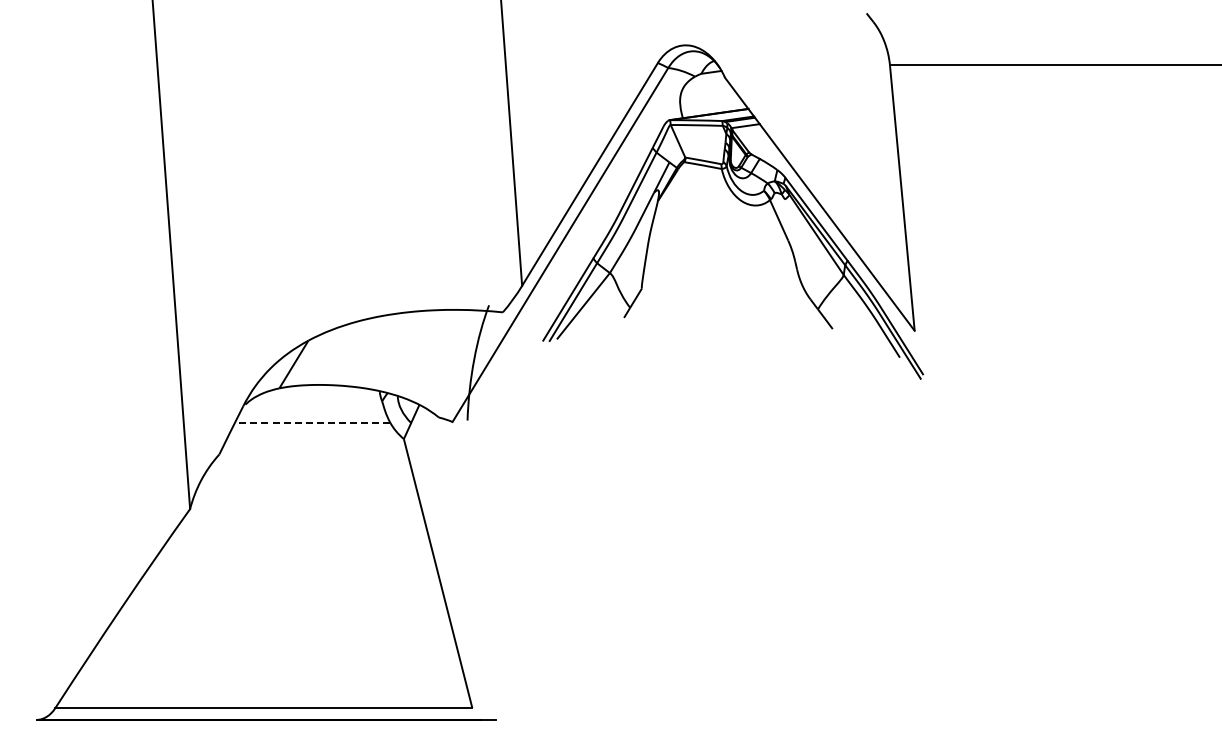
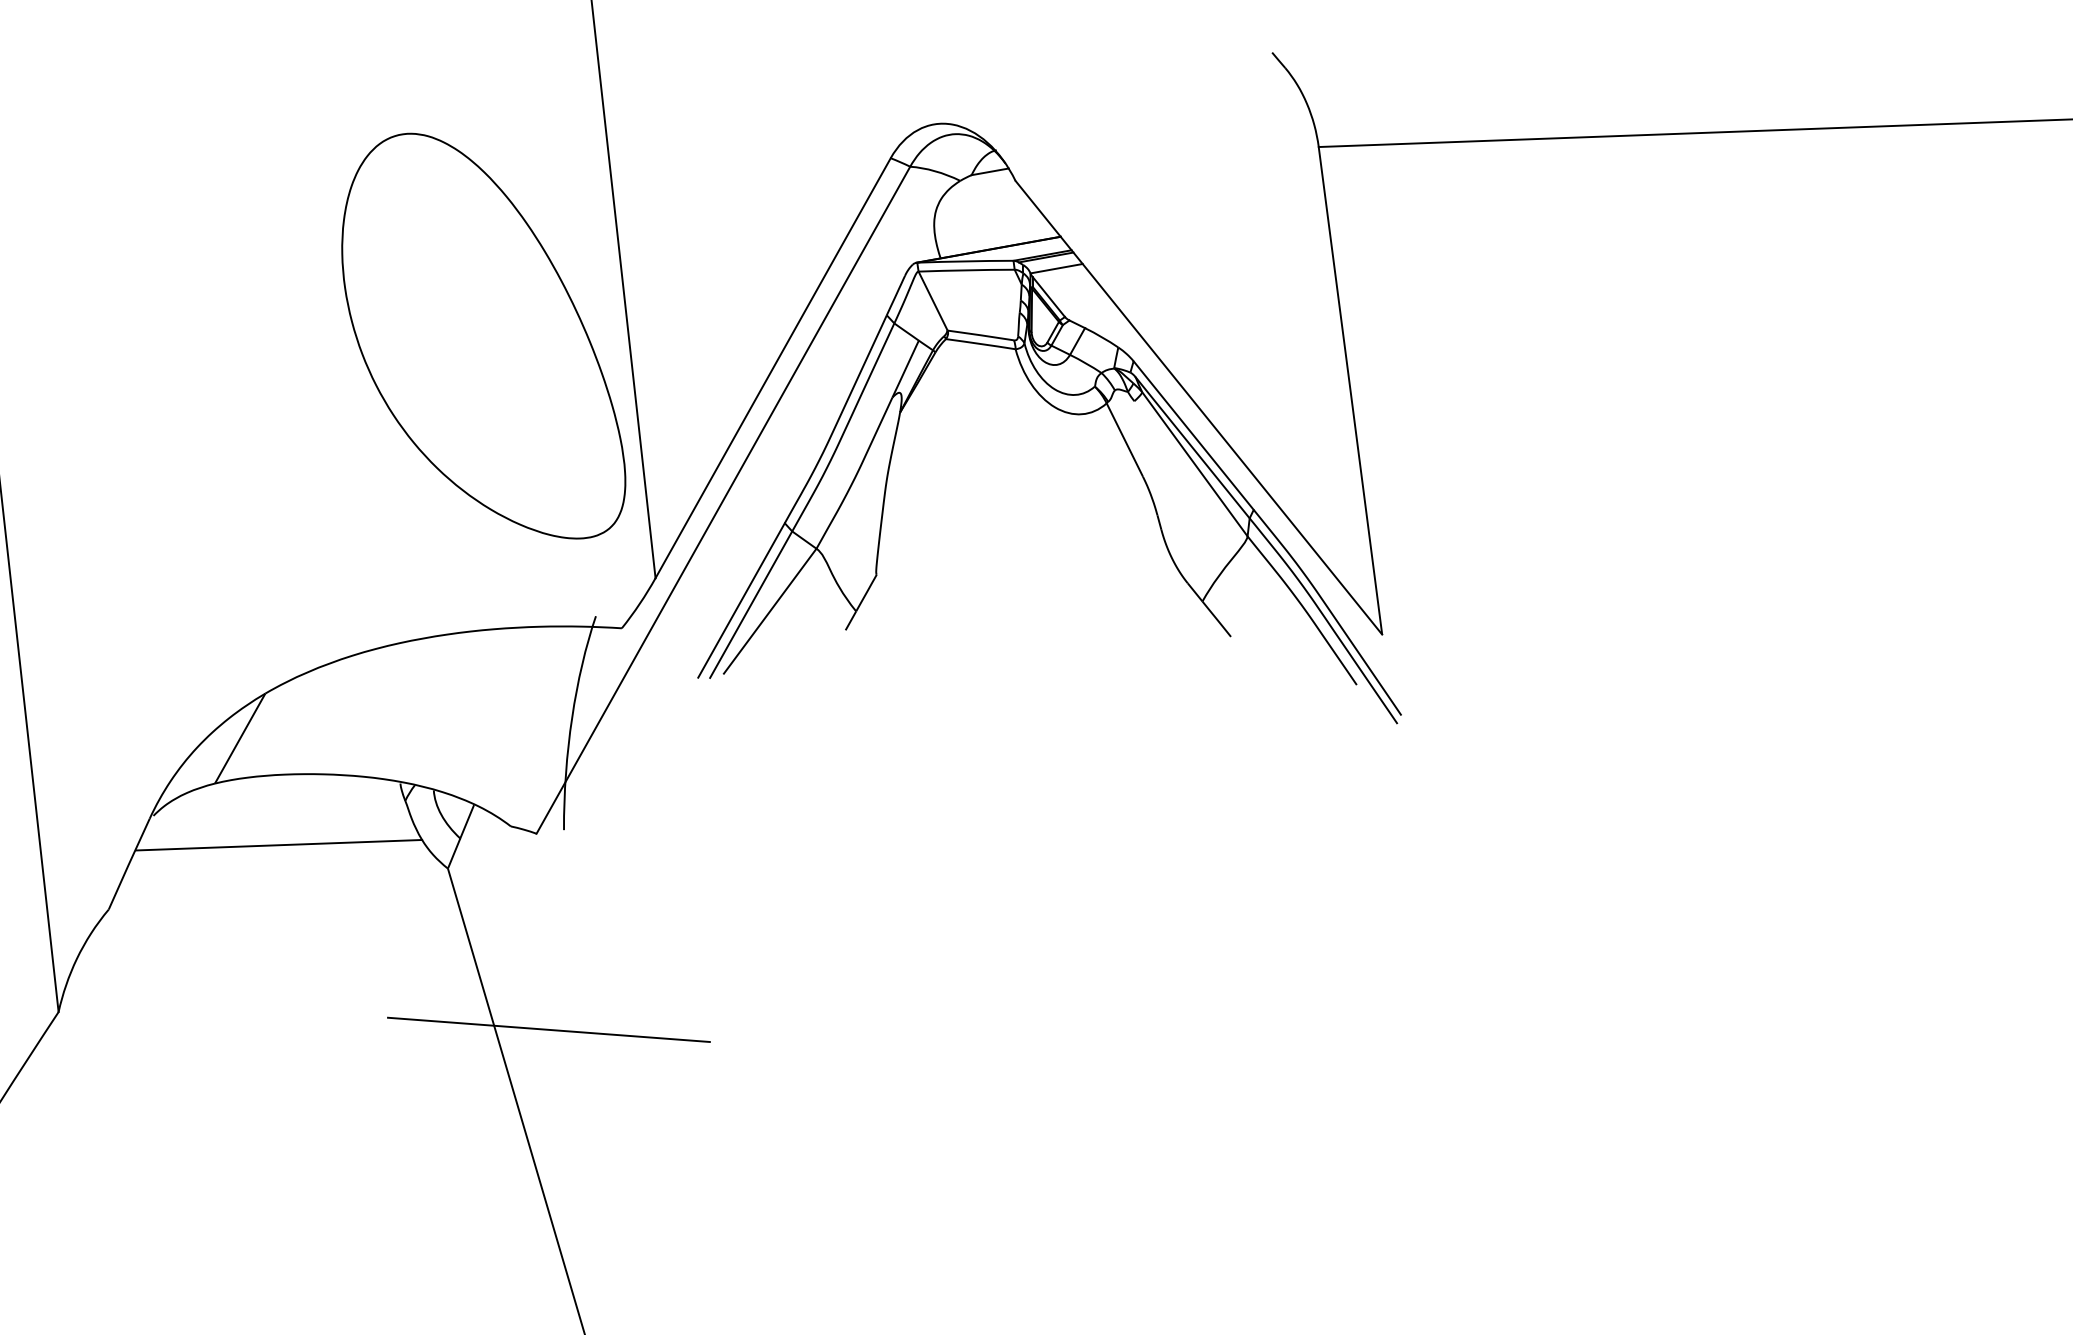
part: (433, 151) -> (483, 336), added
line: (312, 423) -> (278, 846), dashed -> solid
line: (455, 528) -> (549, 1029), added

